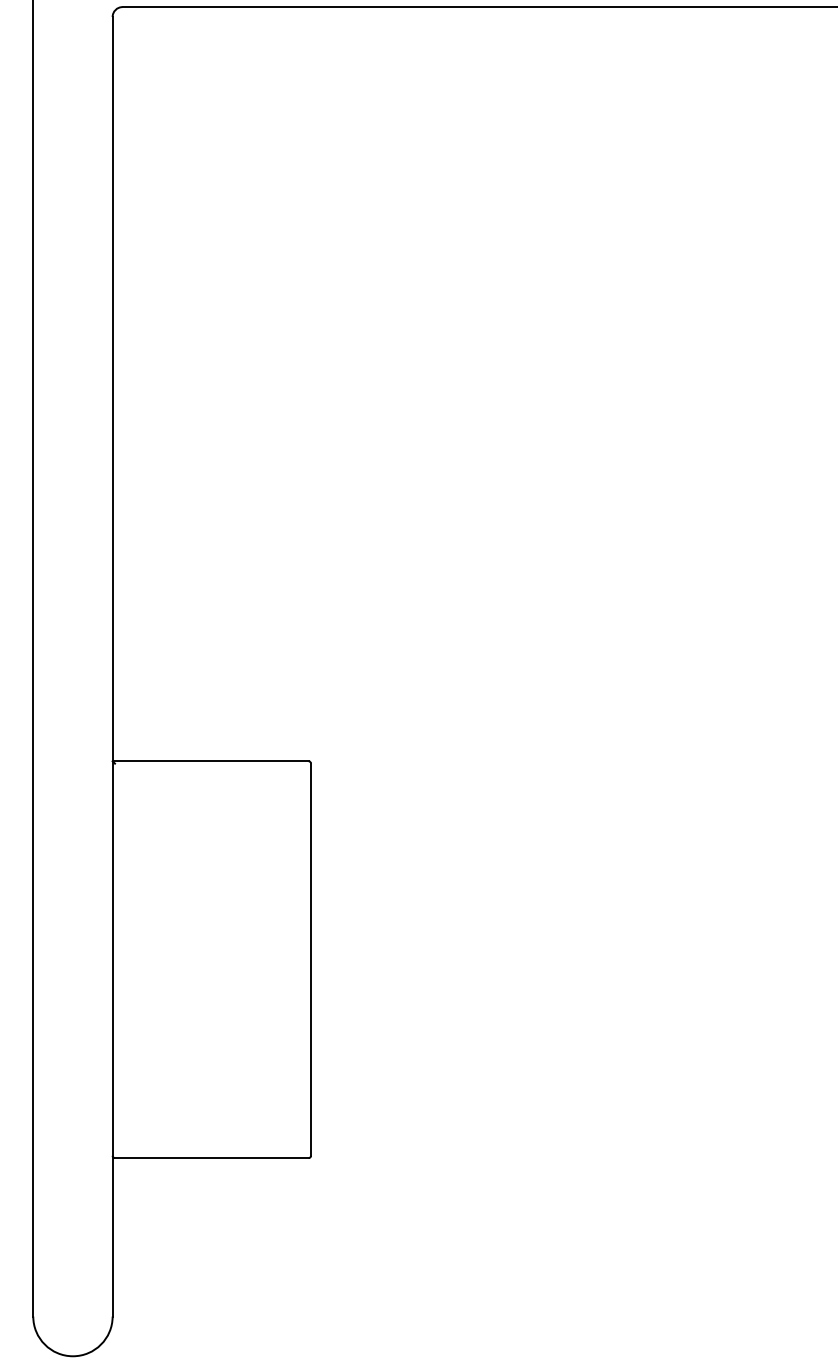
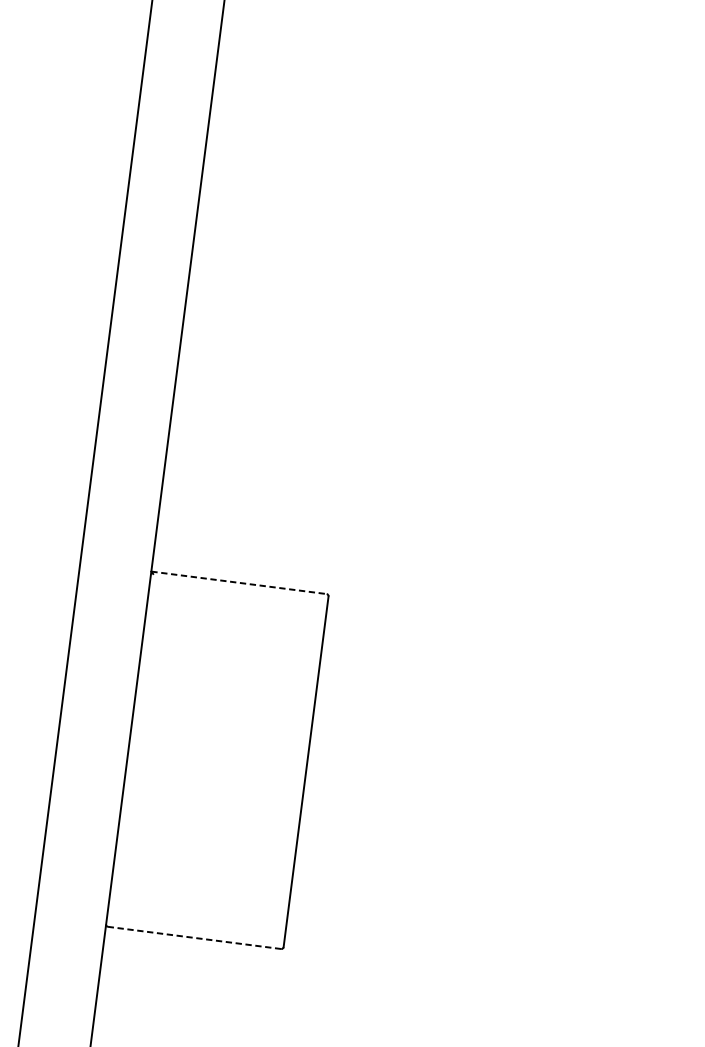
line: (211, 761) -> (239, 583), solid -> dashed
line: (211, 1158) -> (194, 938), solid -> dashed

